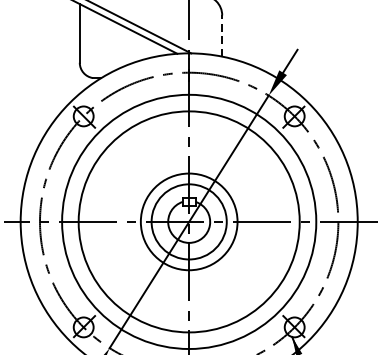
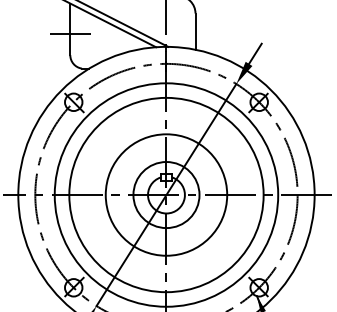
line: (222, 35) -> (195, 31), dashed -> solid
line: (80, 38) -> (70, 33), added
circle: (189, 221) -> (166, 194), size x1.43

